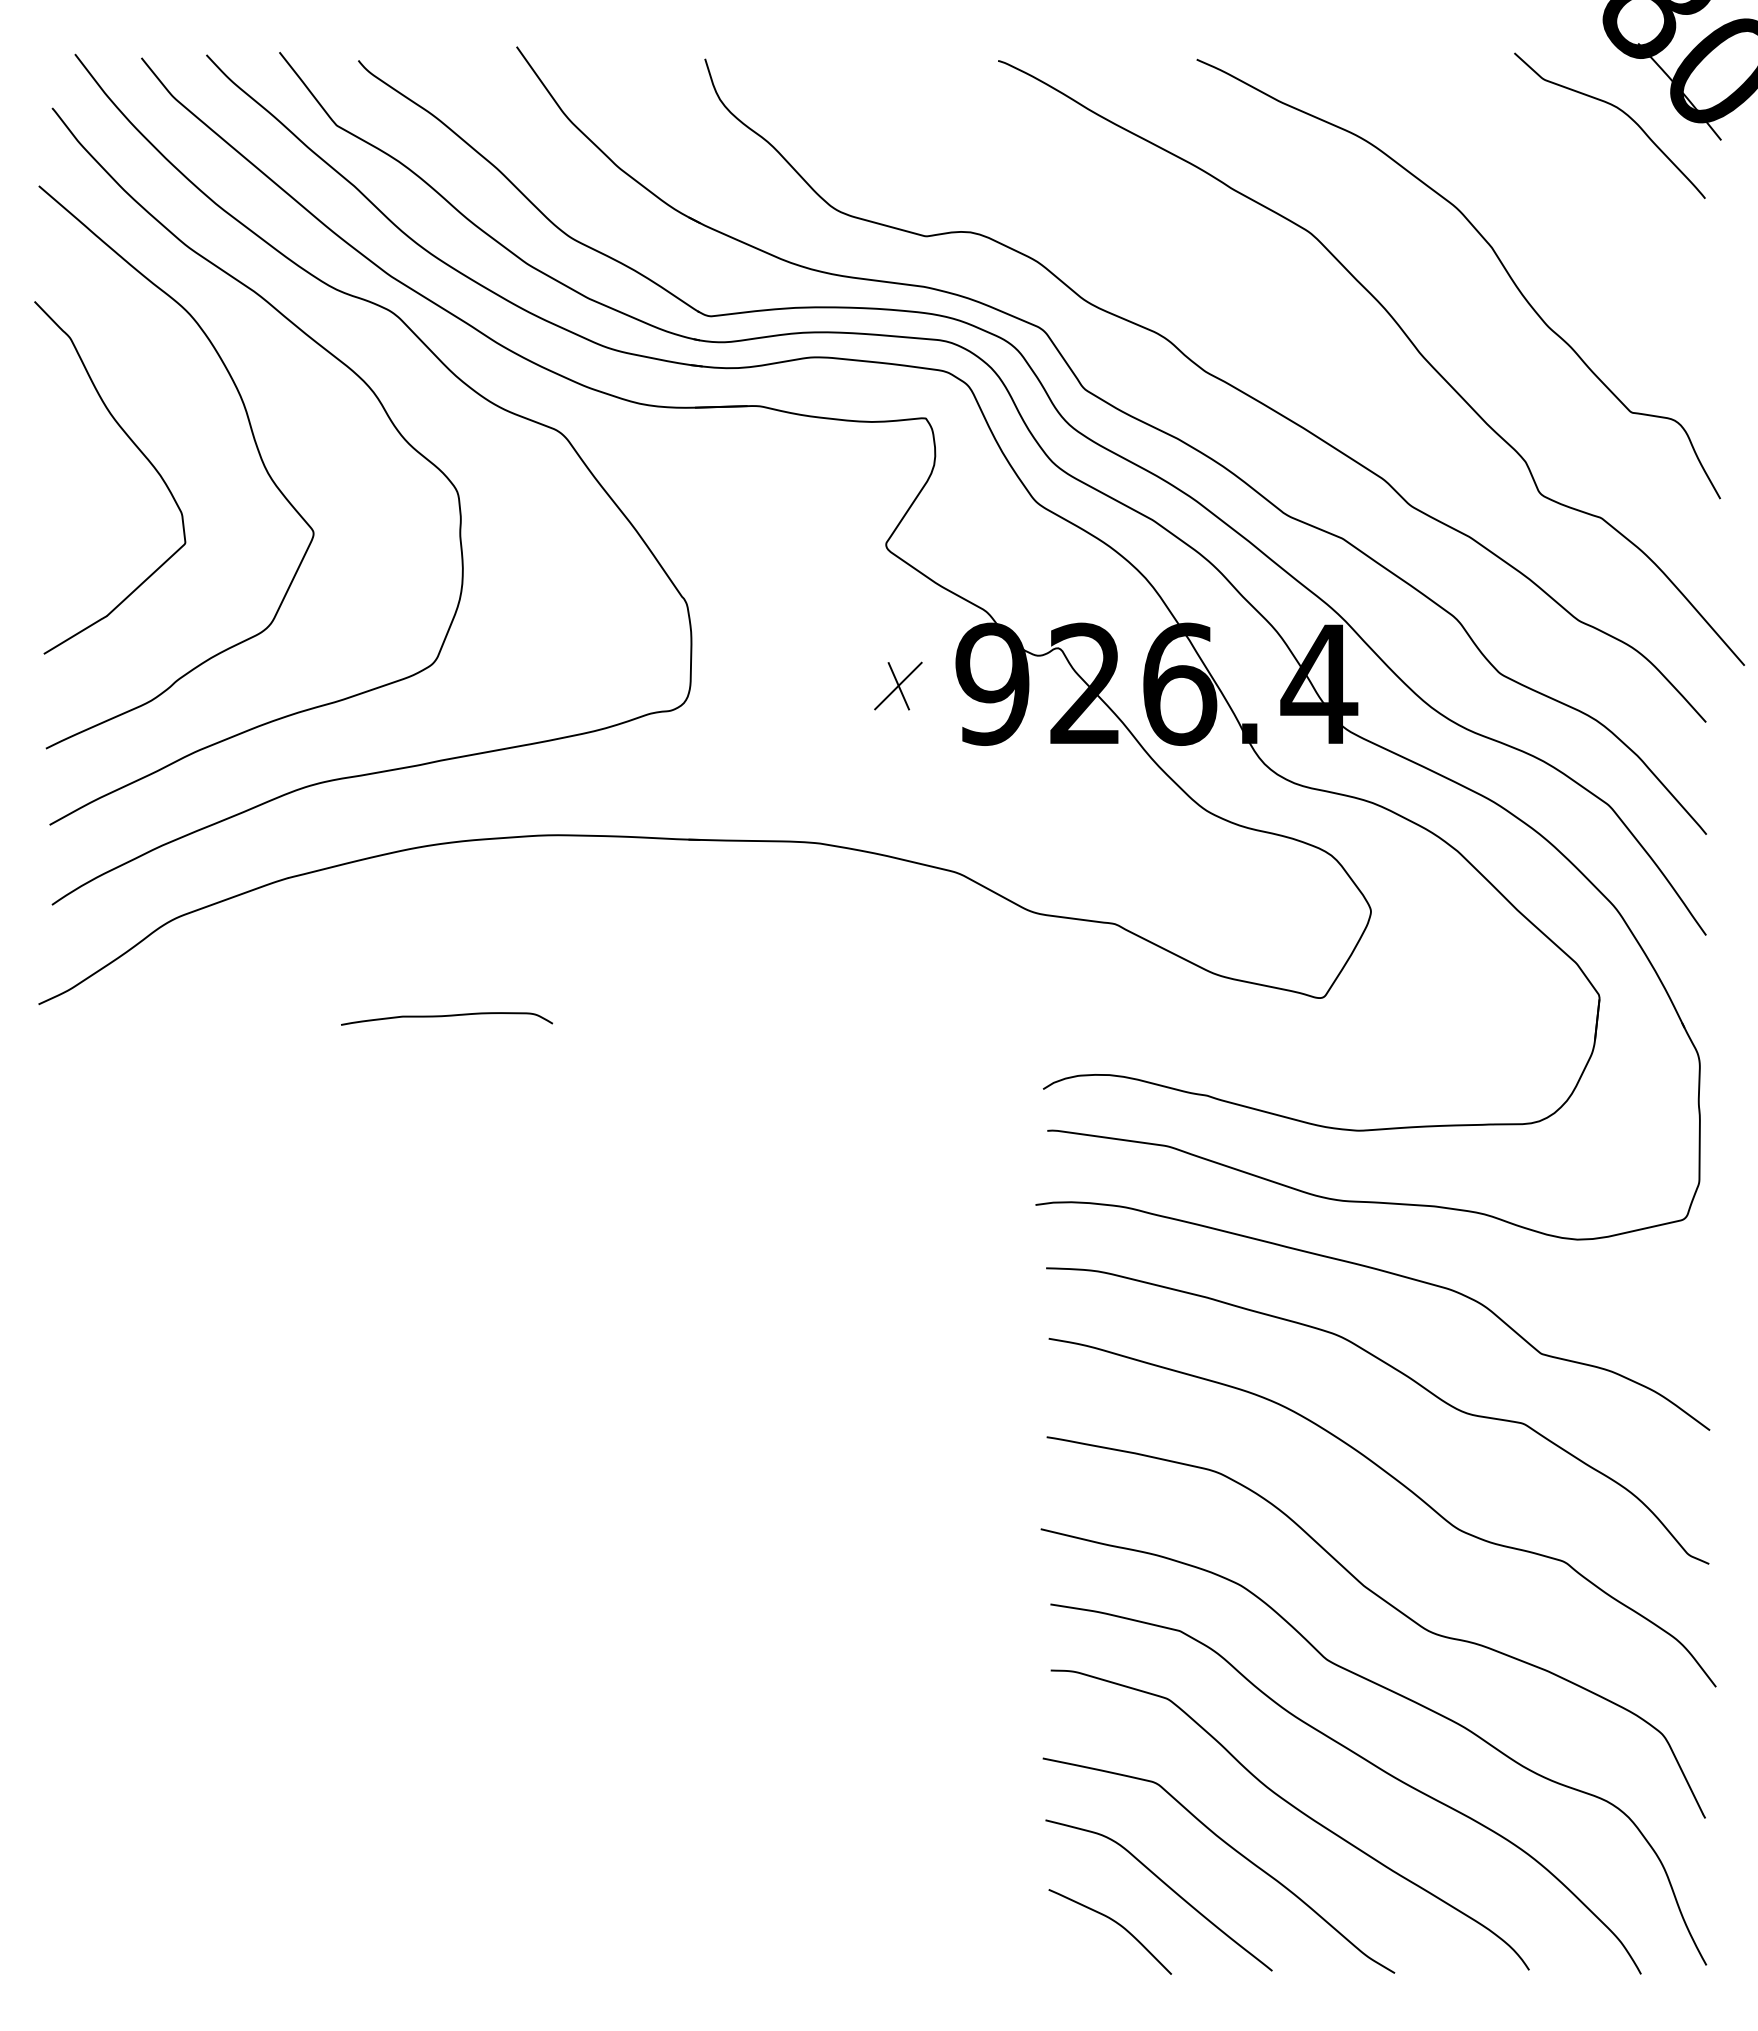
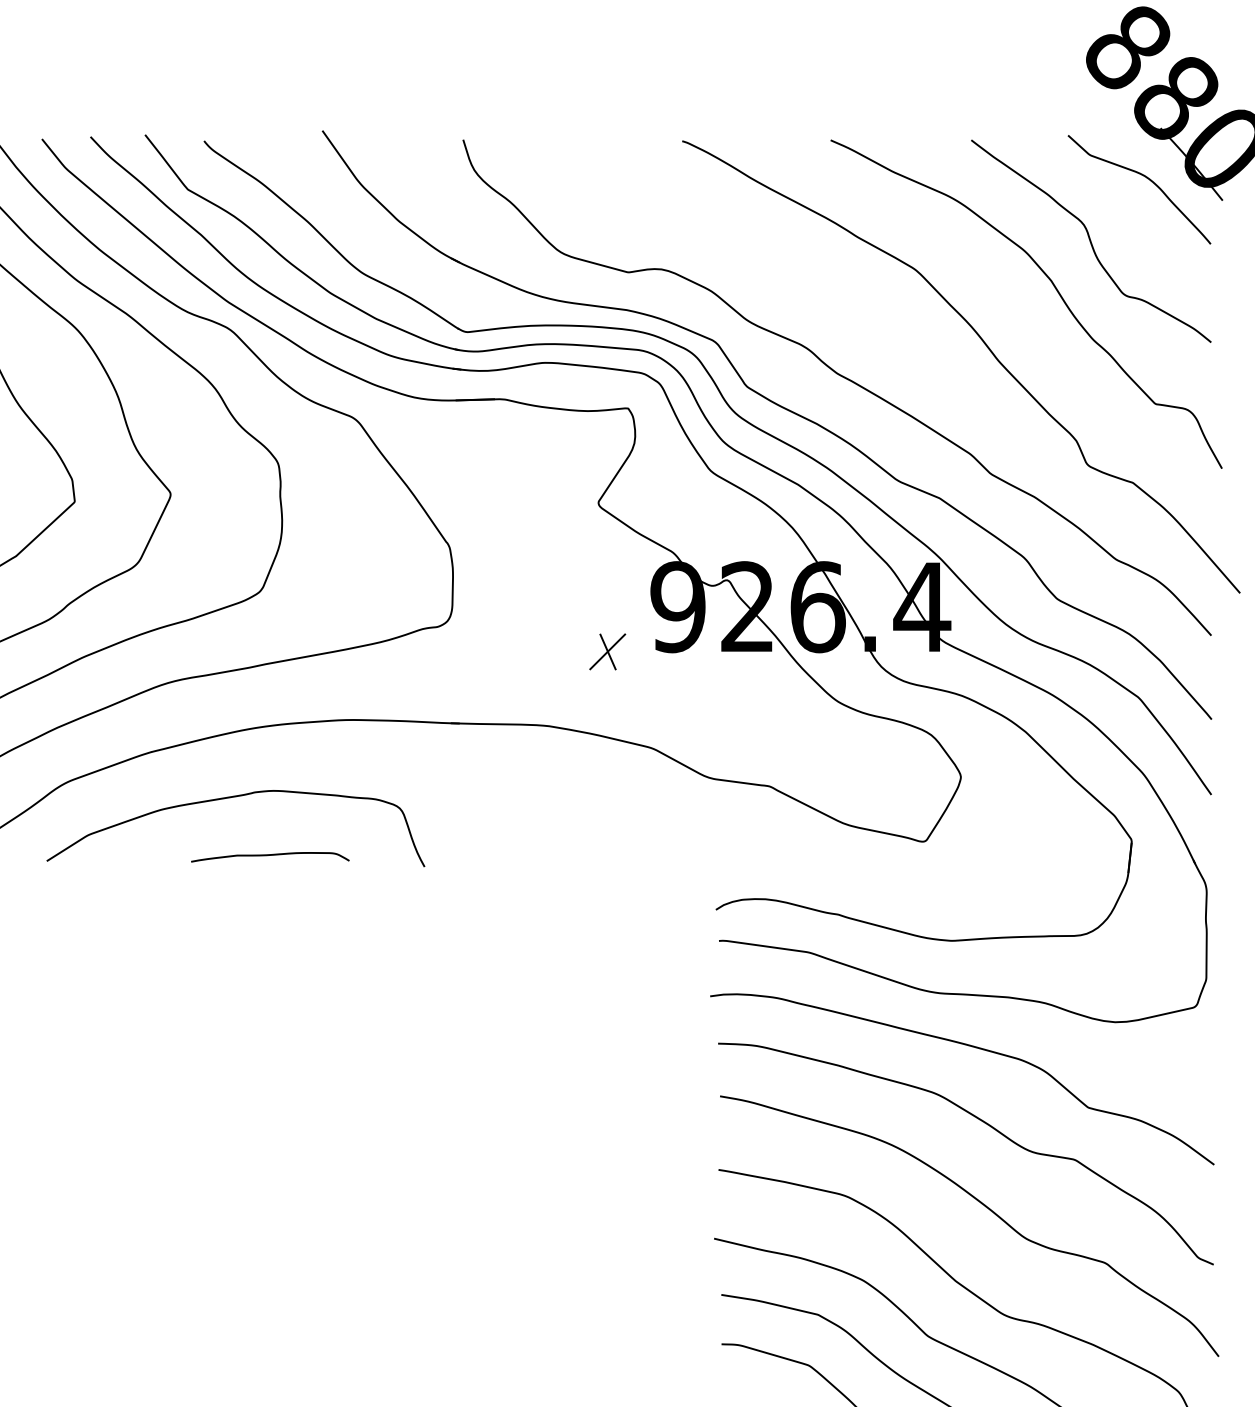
curve: (1545, 194) -> (1091, 241), added
part: (898, 685) -> (607, 651), moved
curve: (395, 939) -> (231, 797), added

